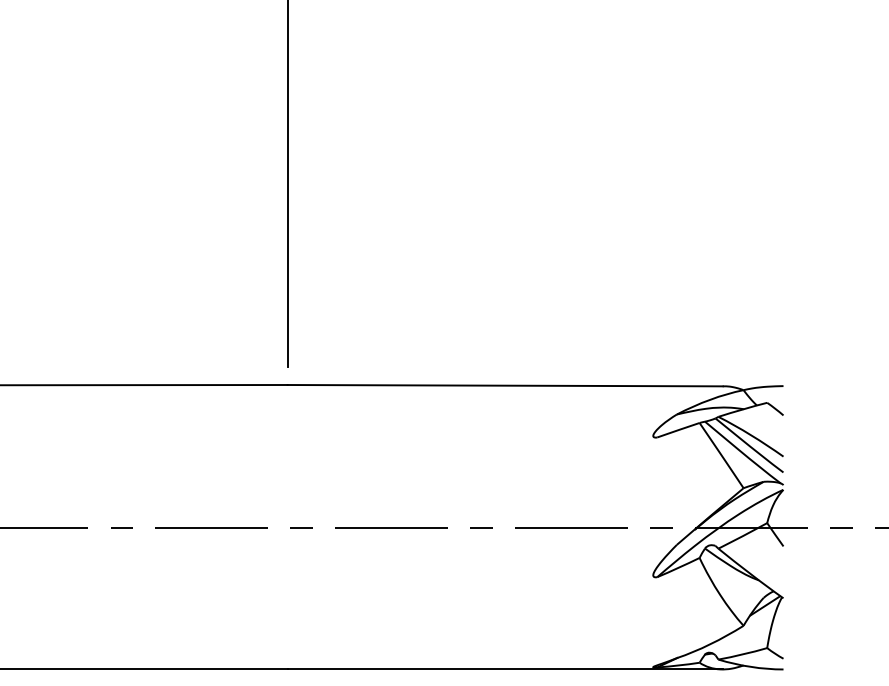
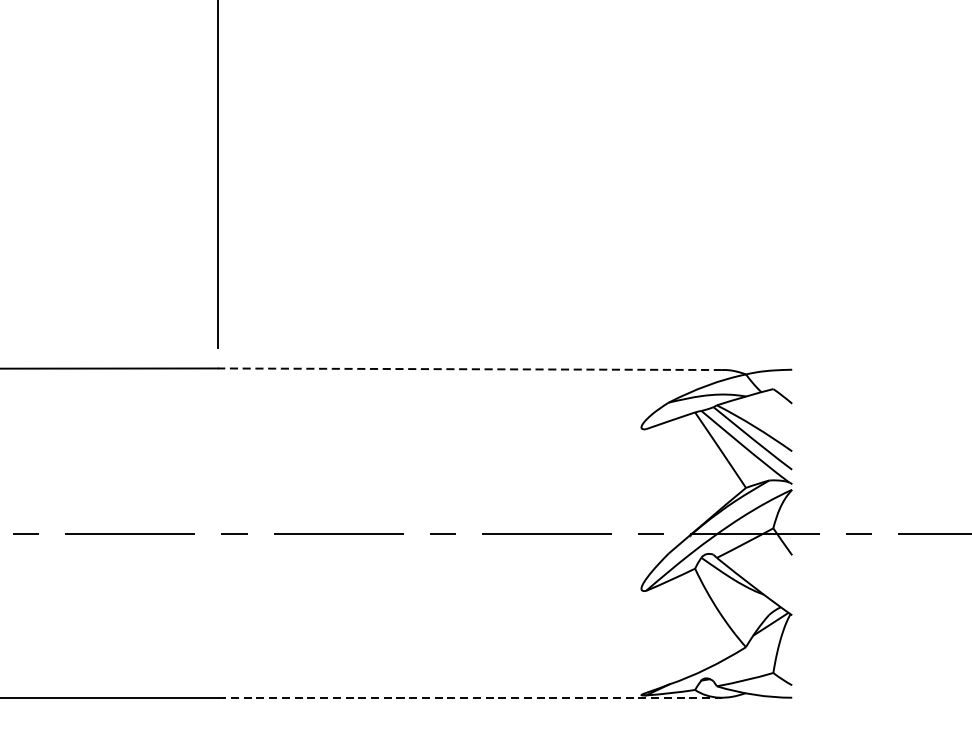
line: (505, 385) -> (470, 369), solid -> dashed
line: (505, 669) -> (470, 697), solid -> dashed

